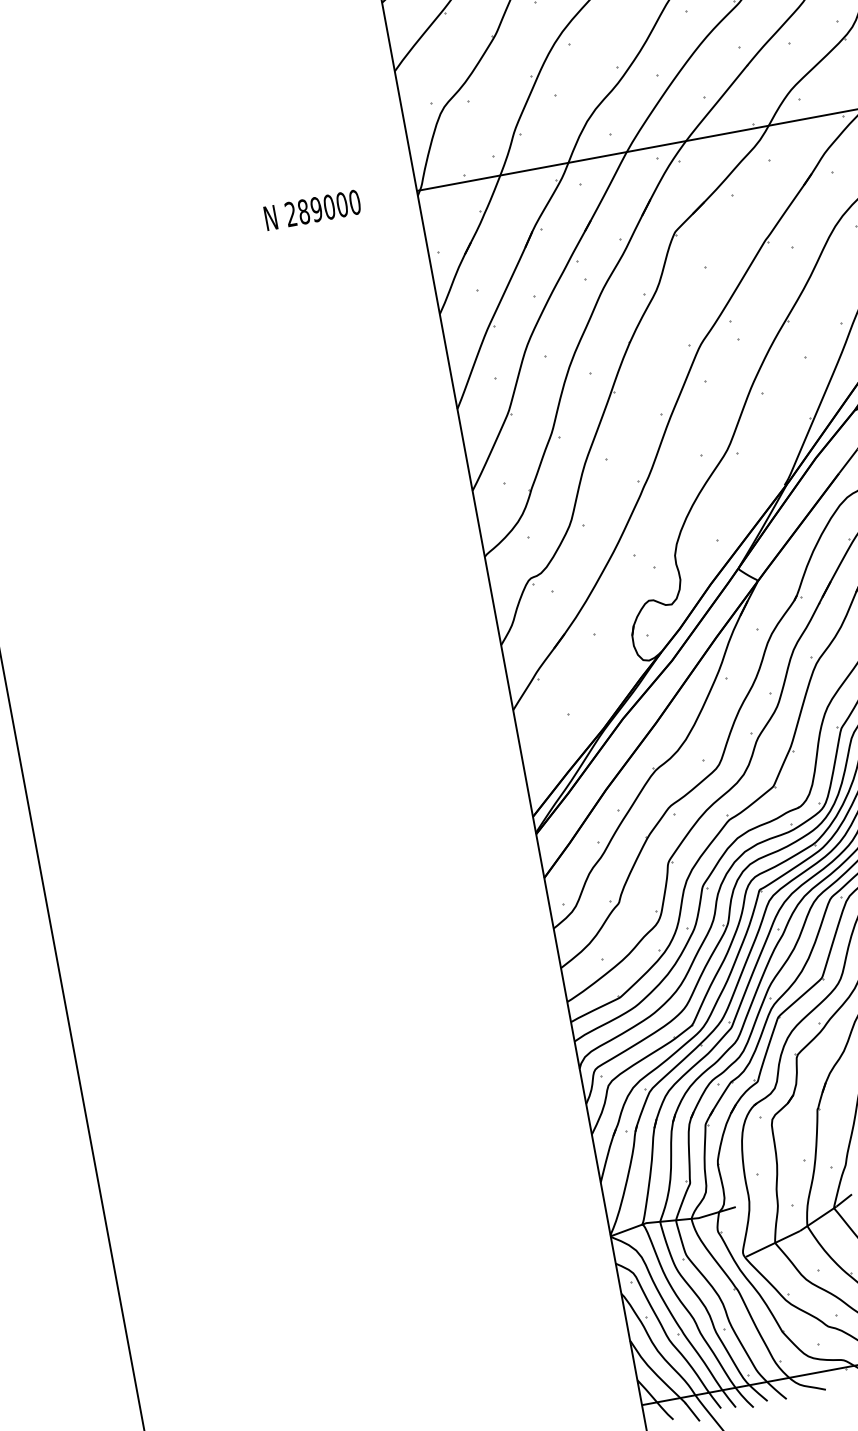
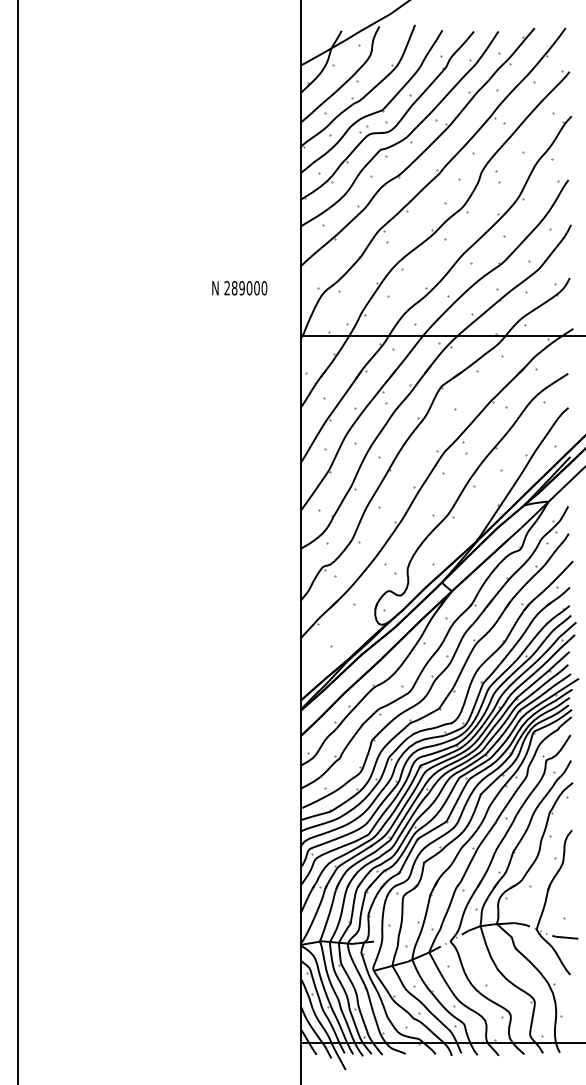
text: (312, 210) -> (239, 288), moved

